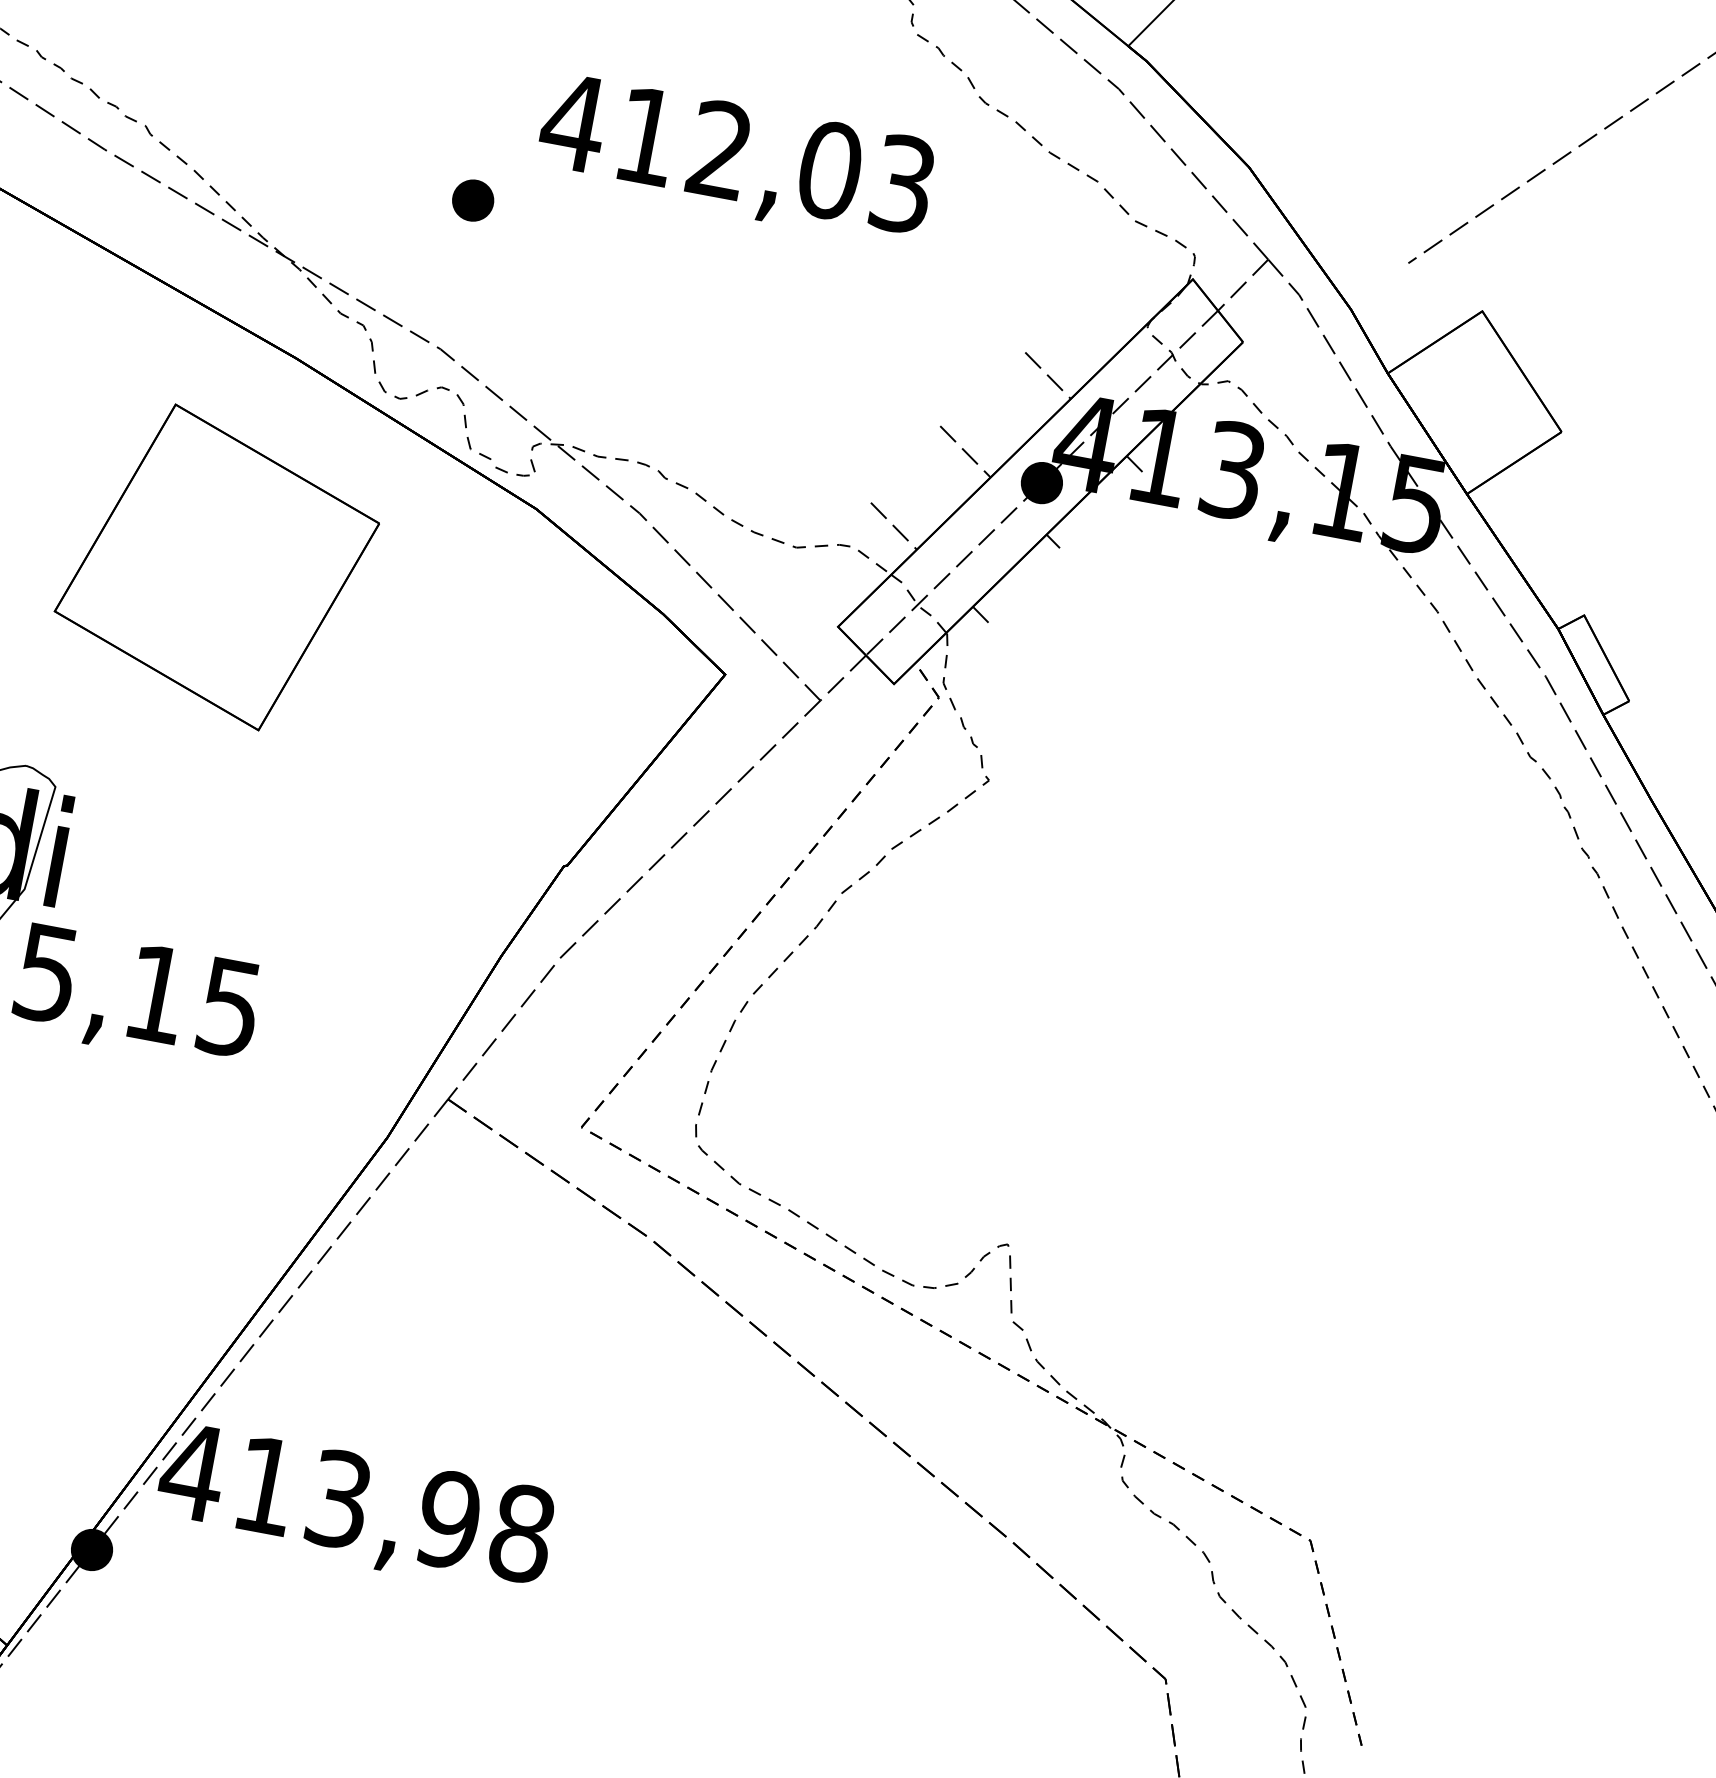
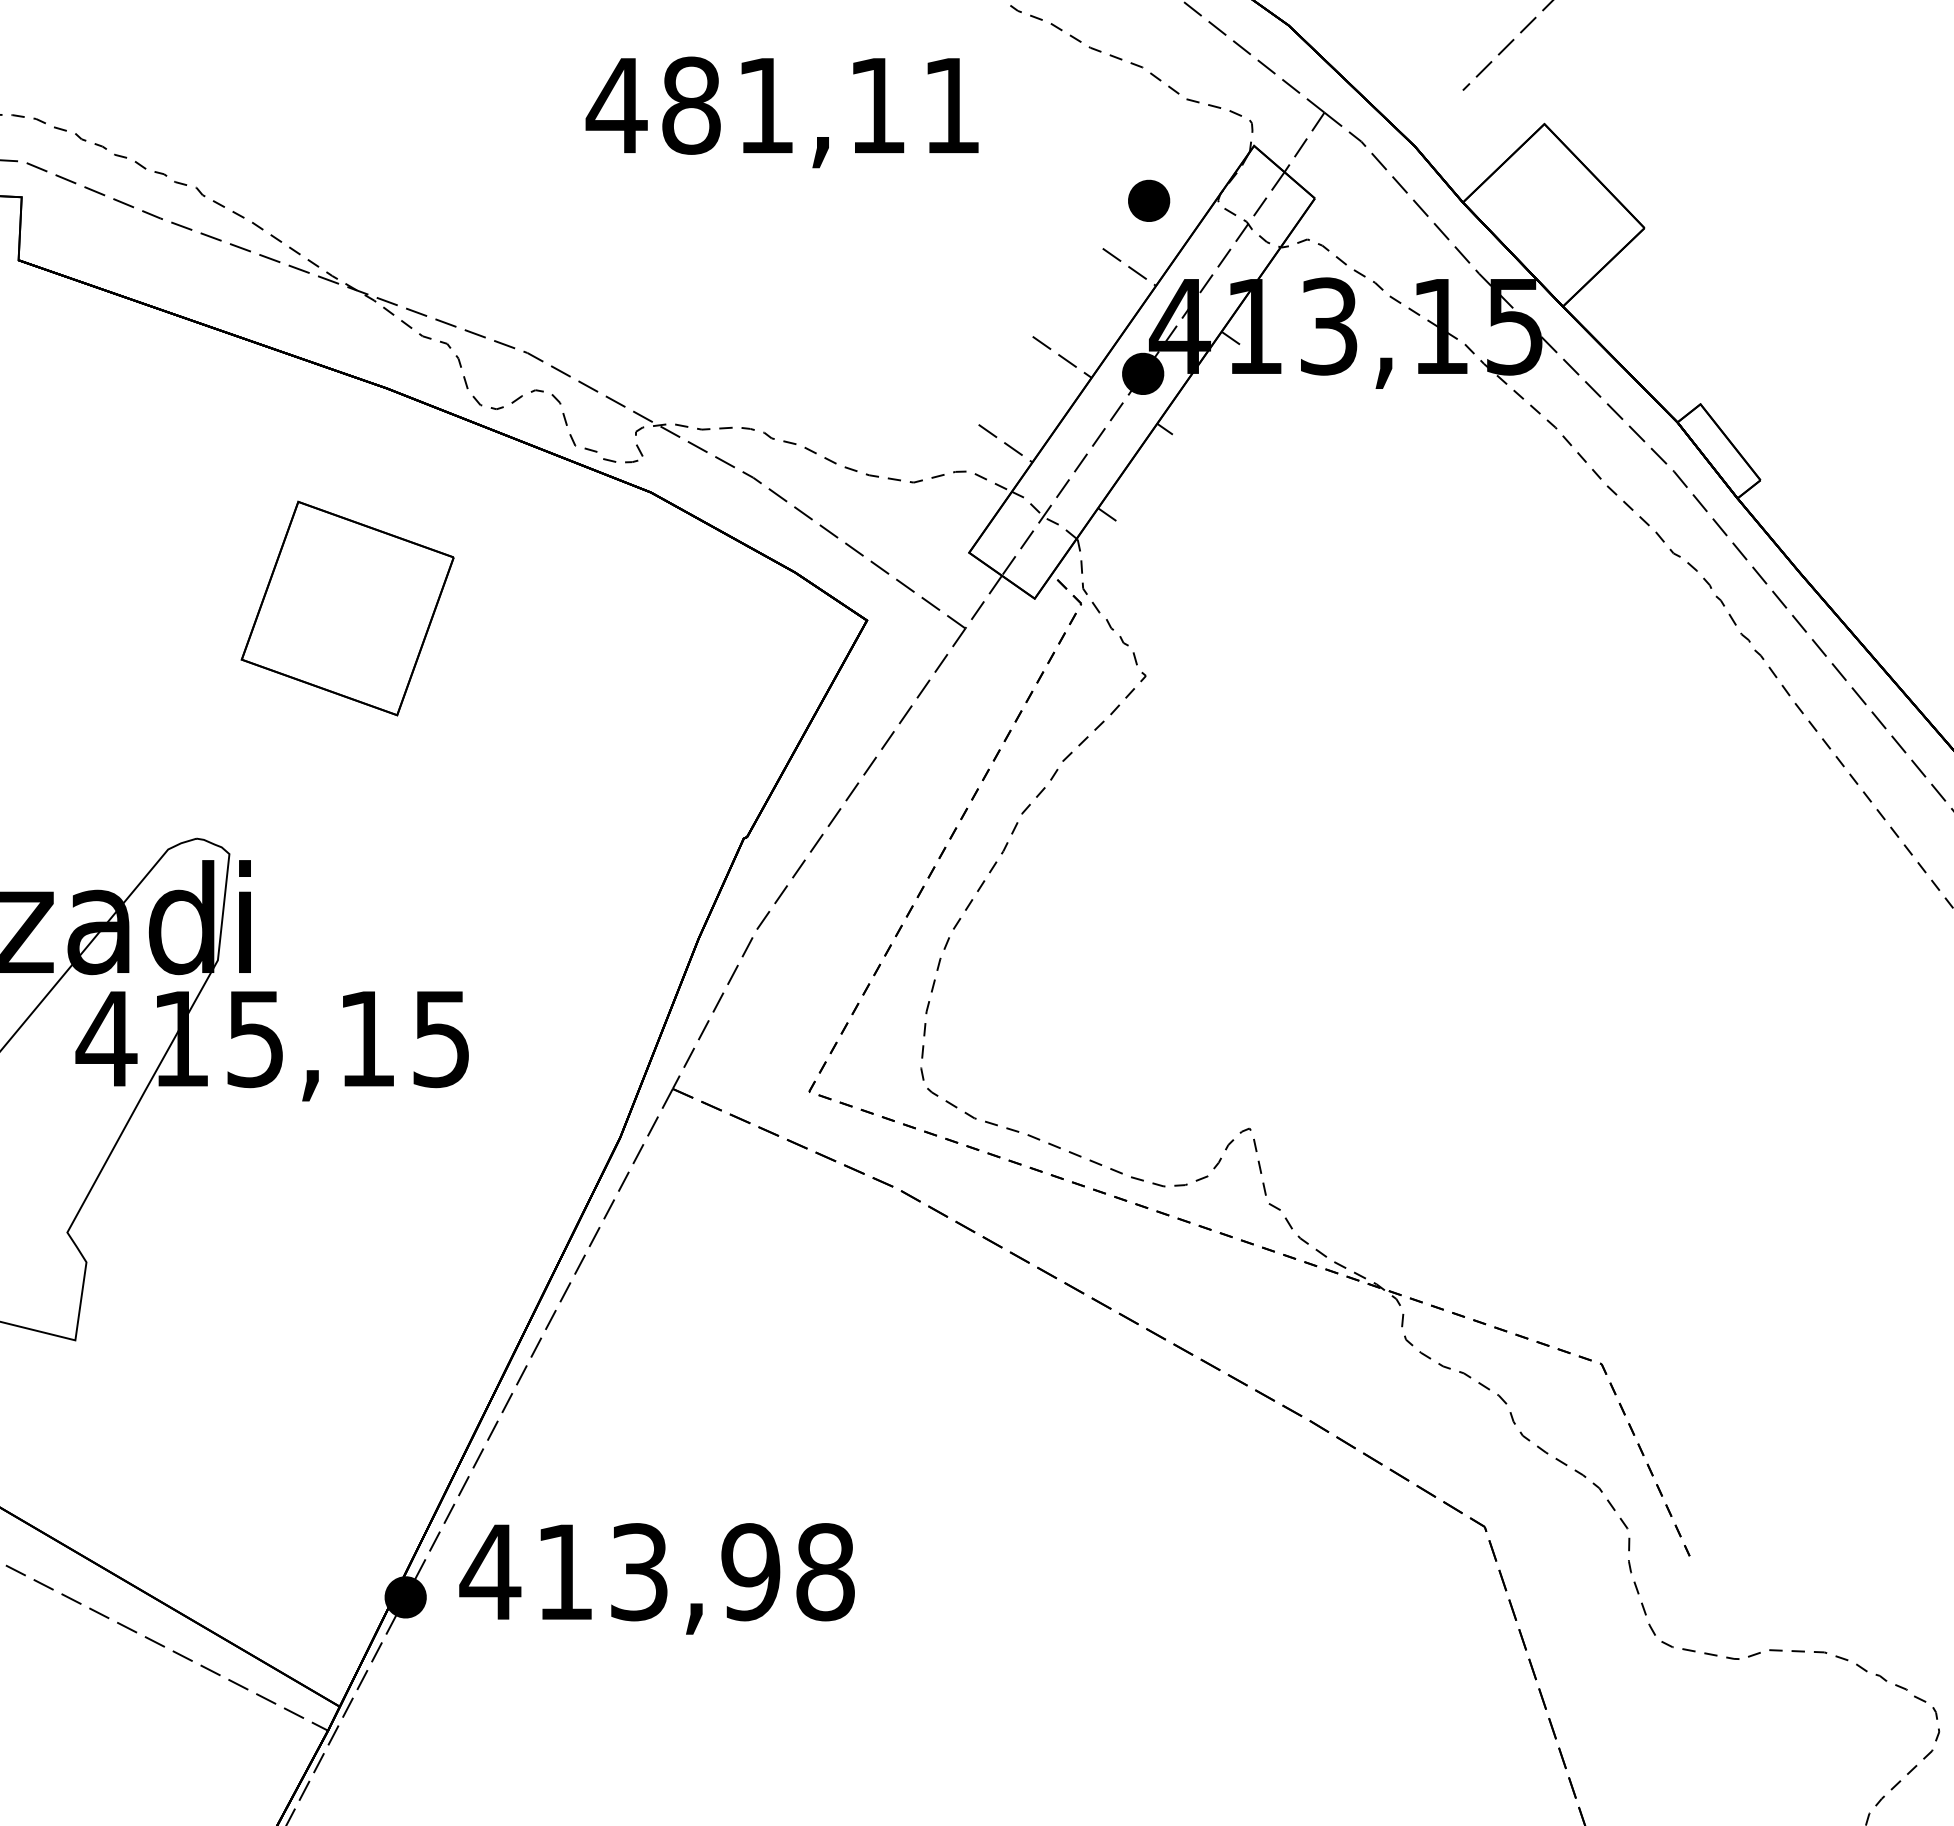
text: (774, 159) -> (820, 105), 412,03 -> 481,11
part: (473, 200) -> (1149, 200), moved
part: (216, 567) -> (347, 608), size x0.7
text: (354, 1508) -> (656, 1578), moved

